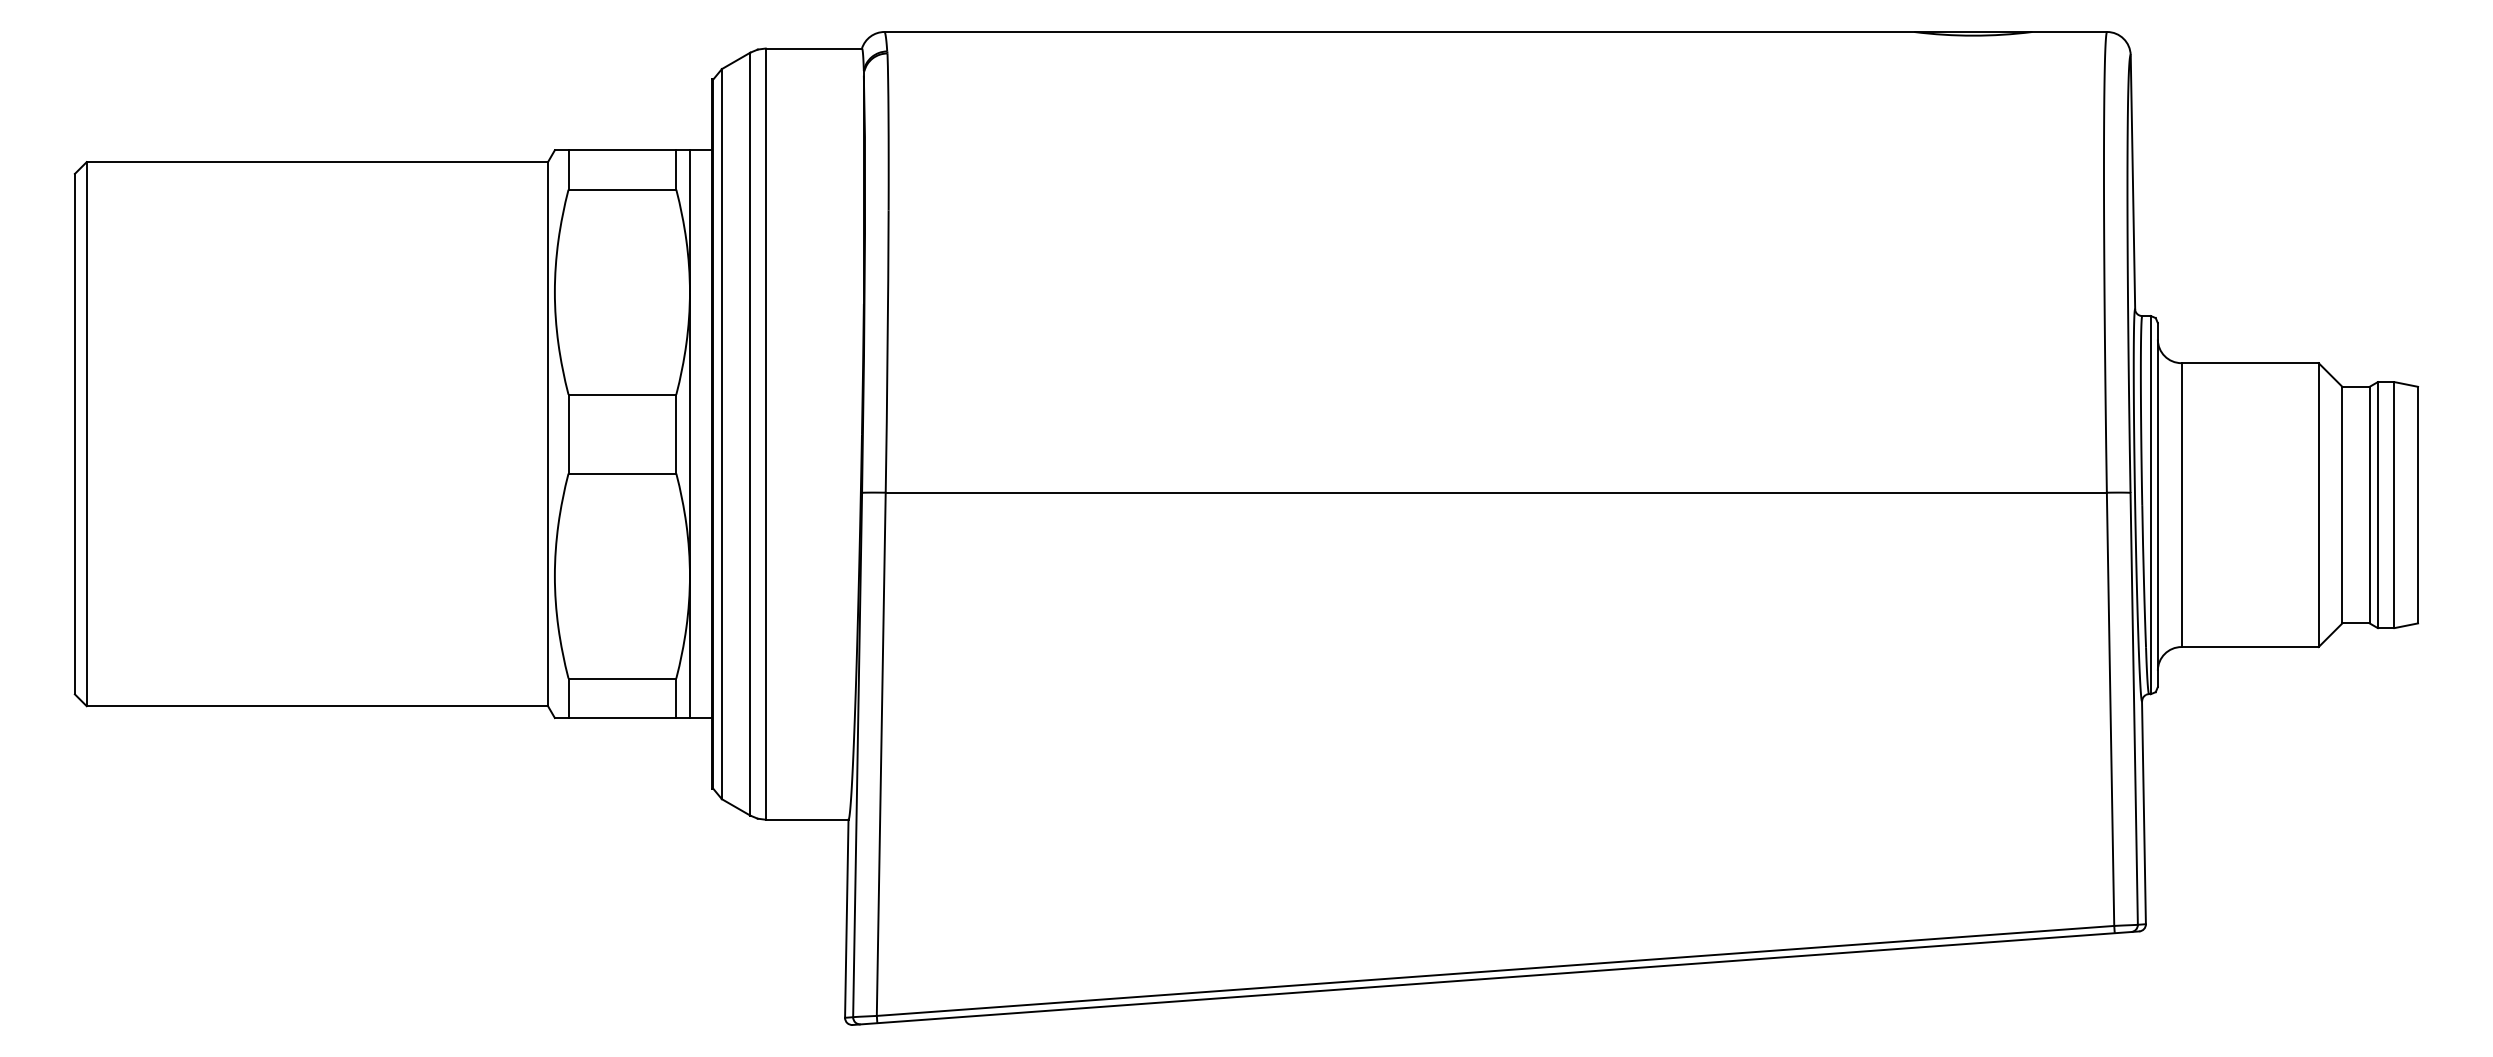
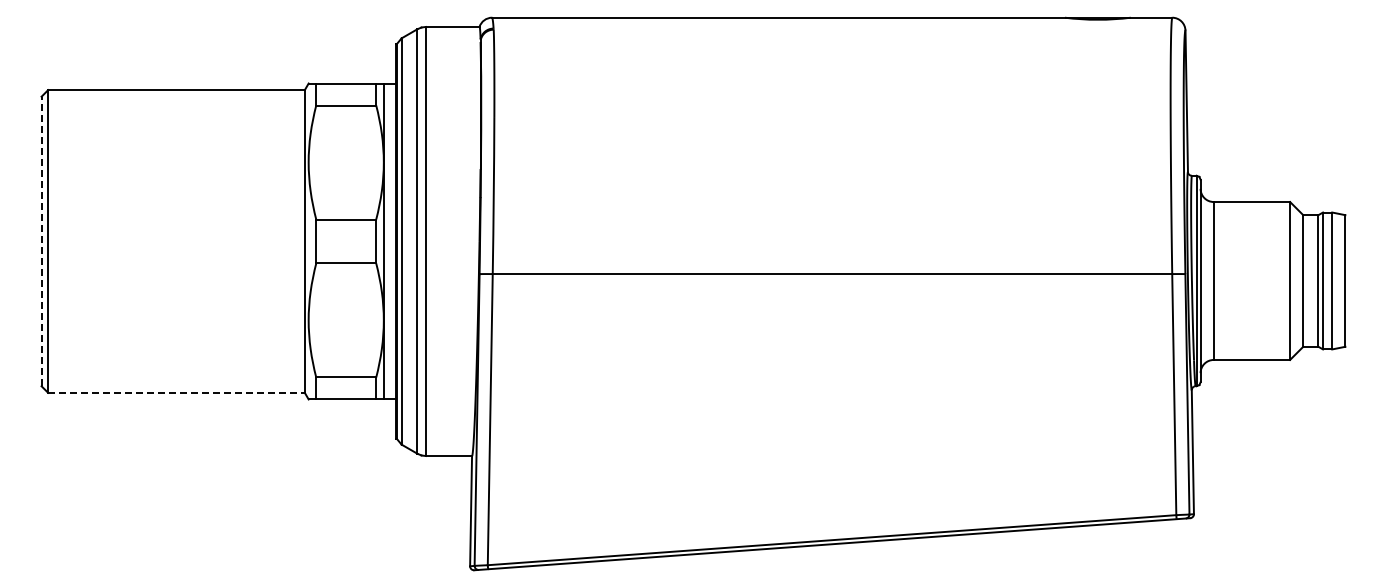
line: (74, 434) -> (41, 241), solid -> dashed
line: (319, 705) -> (177, 392), solid -> dashed

